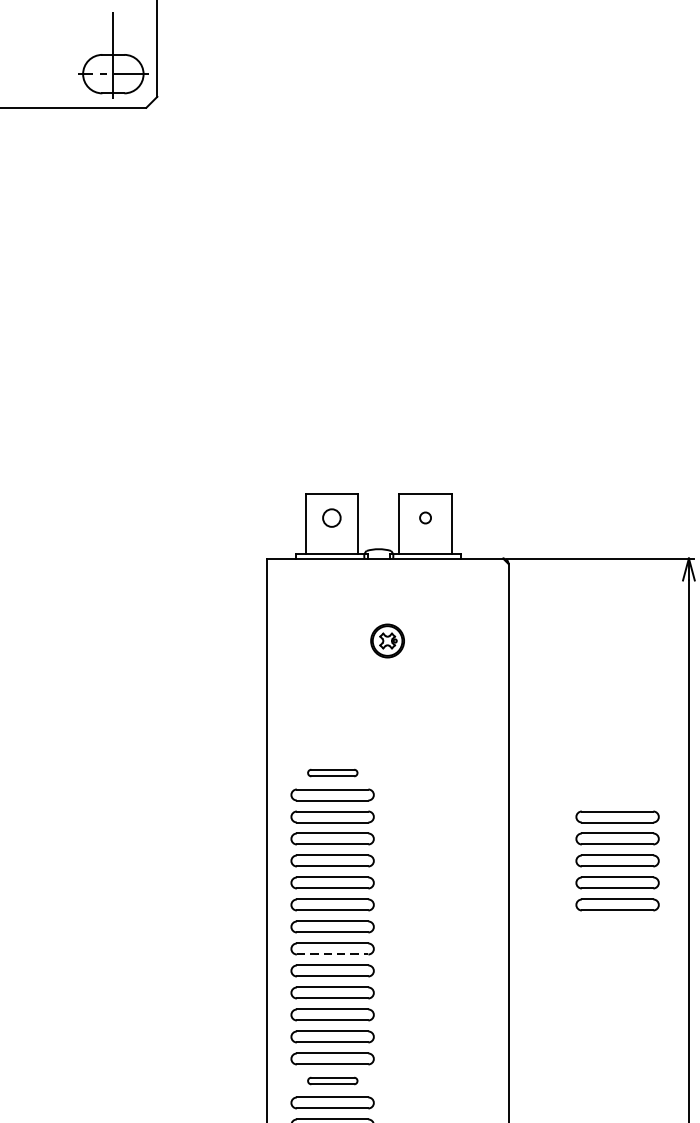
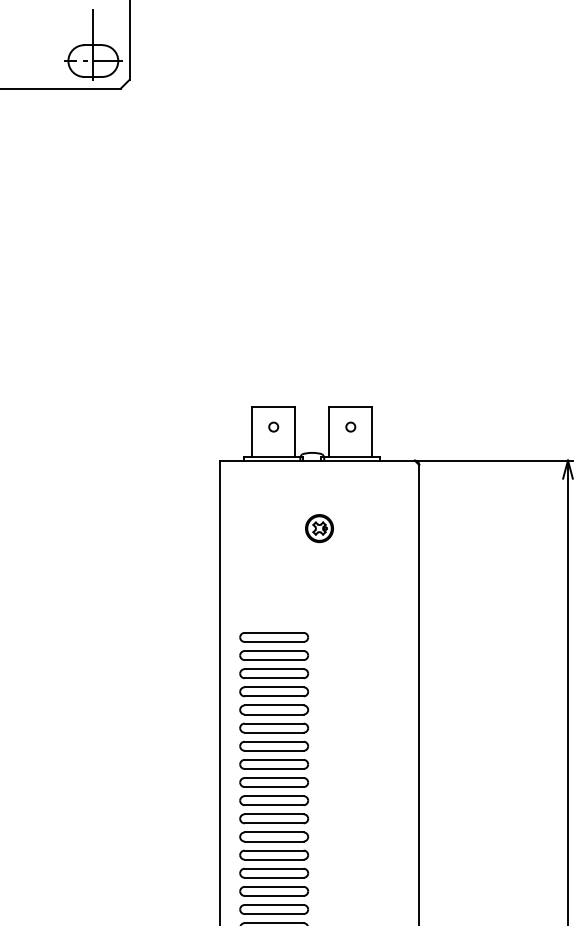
circle: (331, 517) -> (273, 426), size x0.62
part: (333, 773) -> (274, 637), size x1.67
part: (617, 860) -> (509, 709), removed
line: (333, 954) -> (274, 787), dashed -> solid
part: (333, 1081) -> (274, 891), size x1.67

